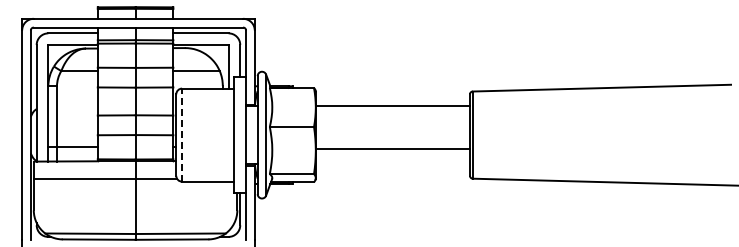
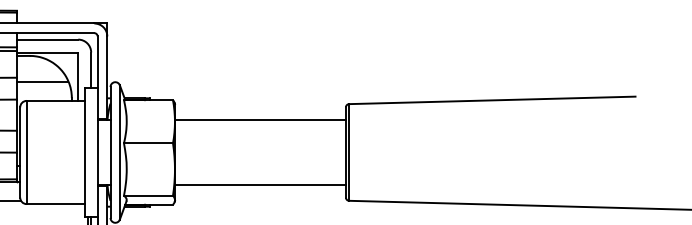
line: (182, 135) -> (27, 152), dashed -> solid
line: (392, 149) -> (260, 185), moved

